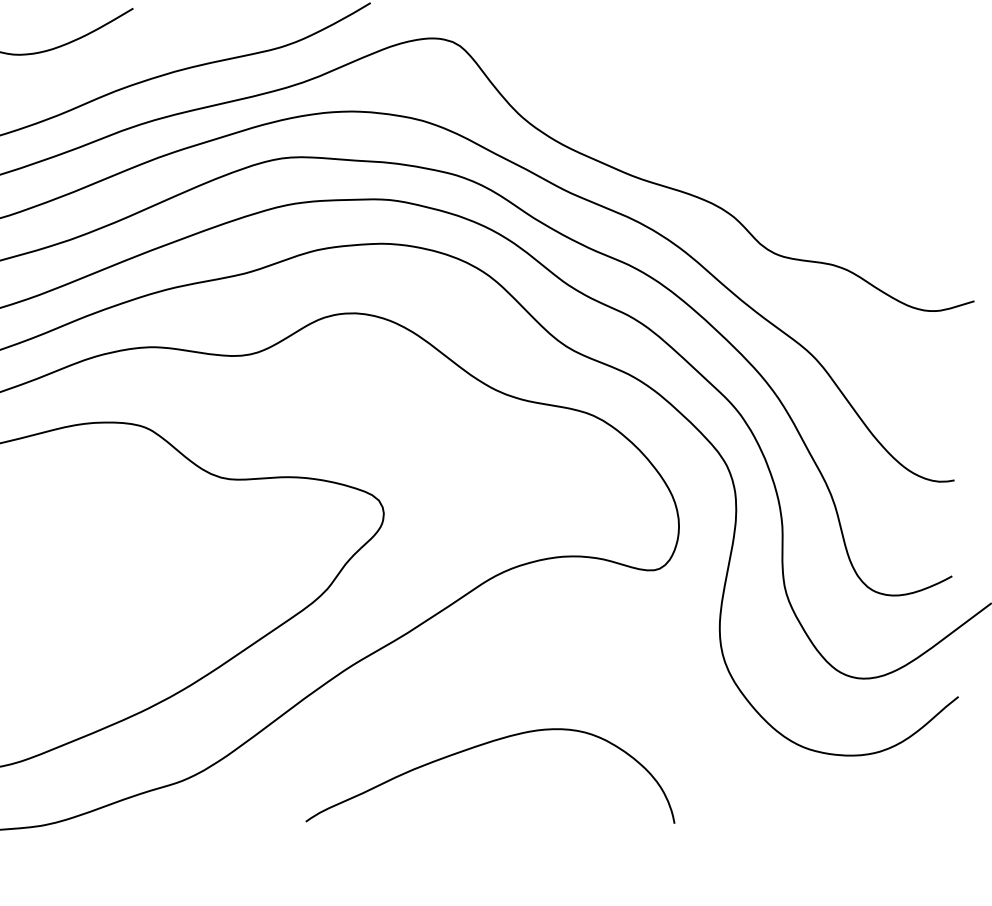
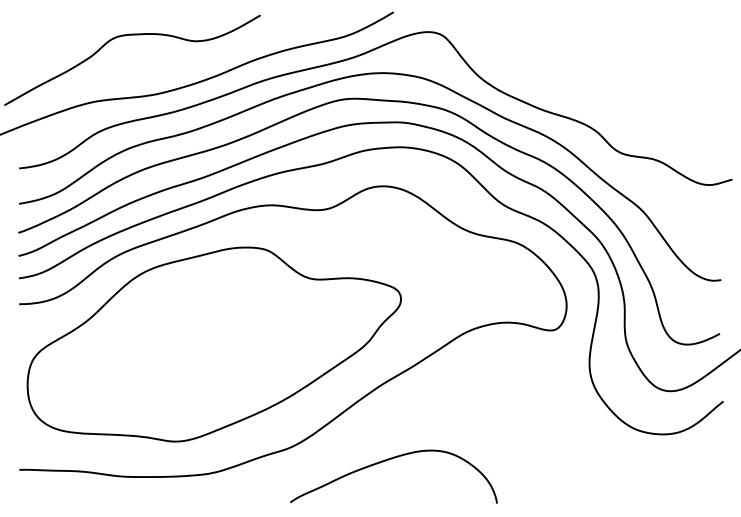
curve: (482, 746) -> (389, 460), moved

